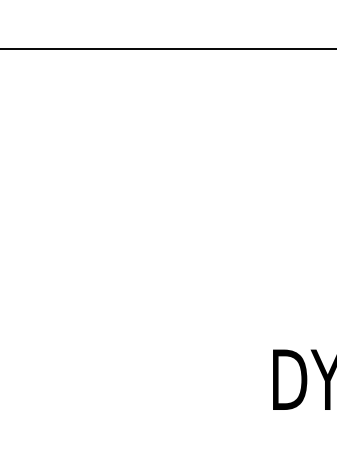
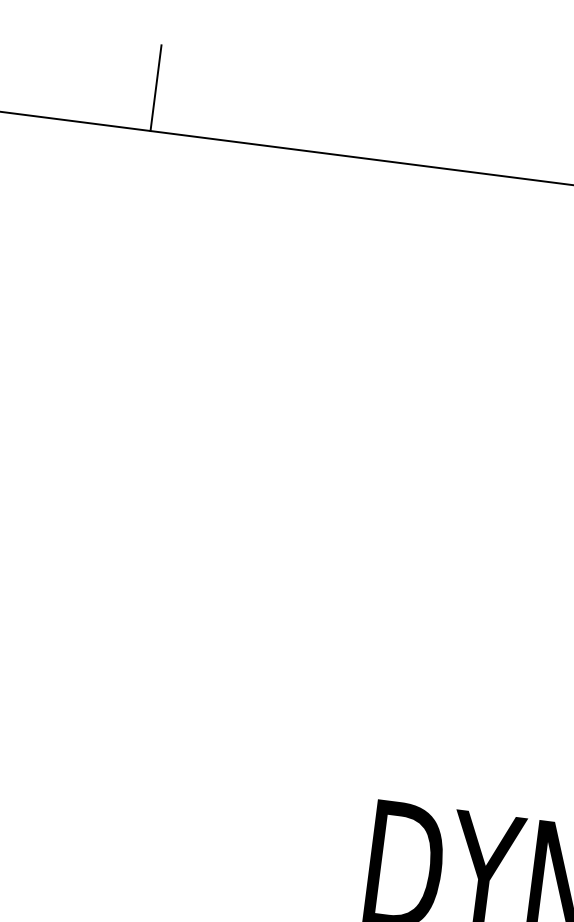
line: (125, 28) -> (155, 87), added

